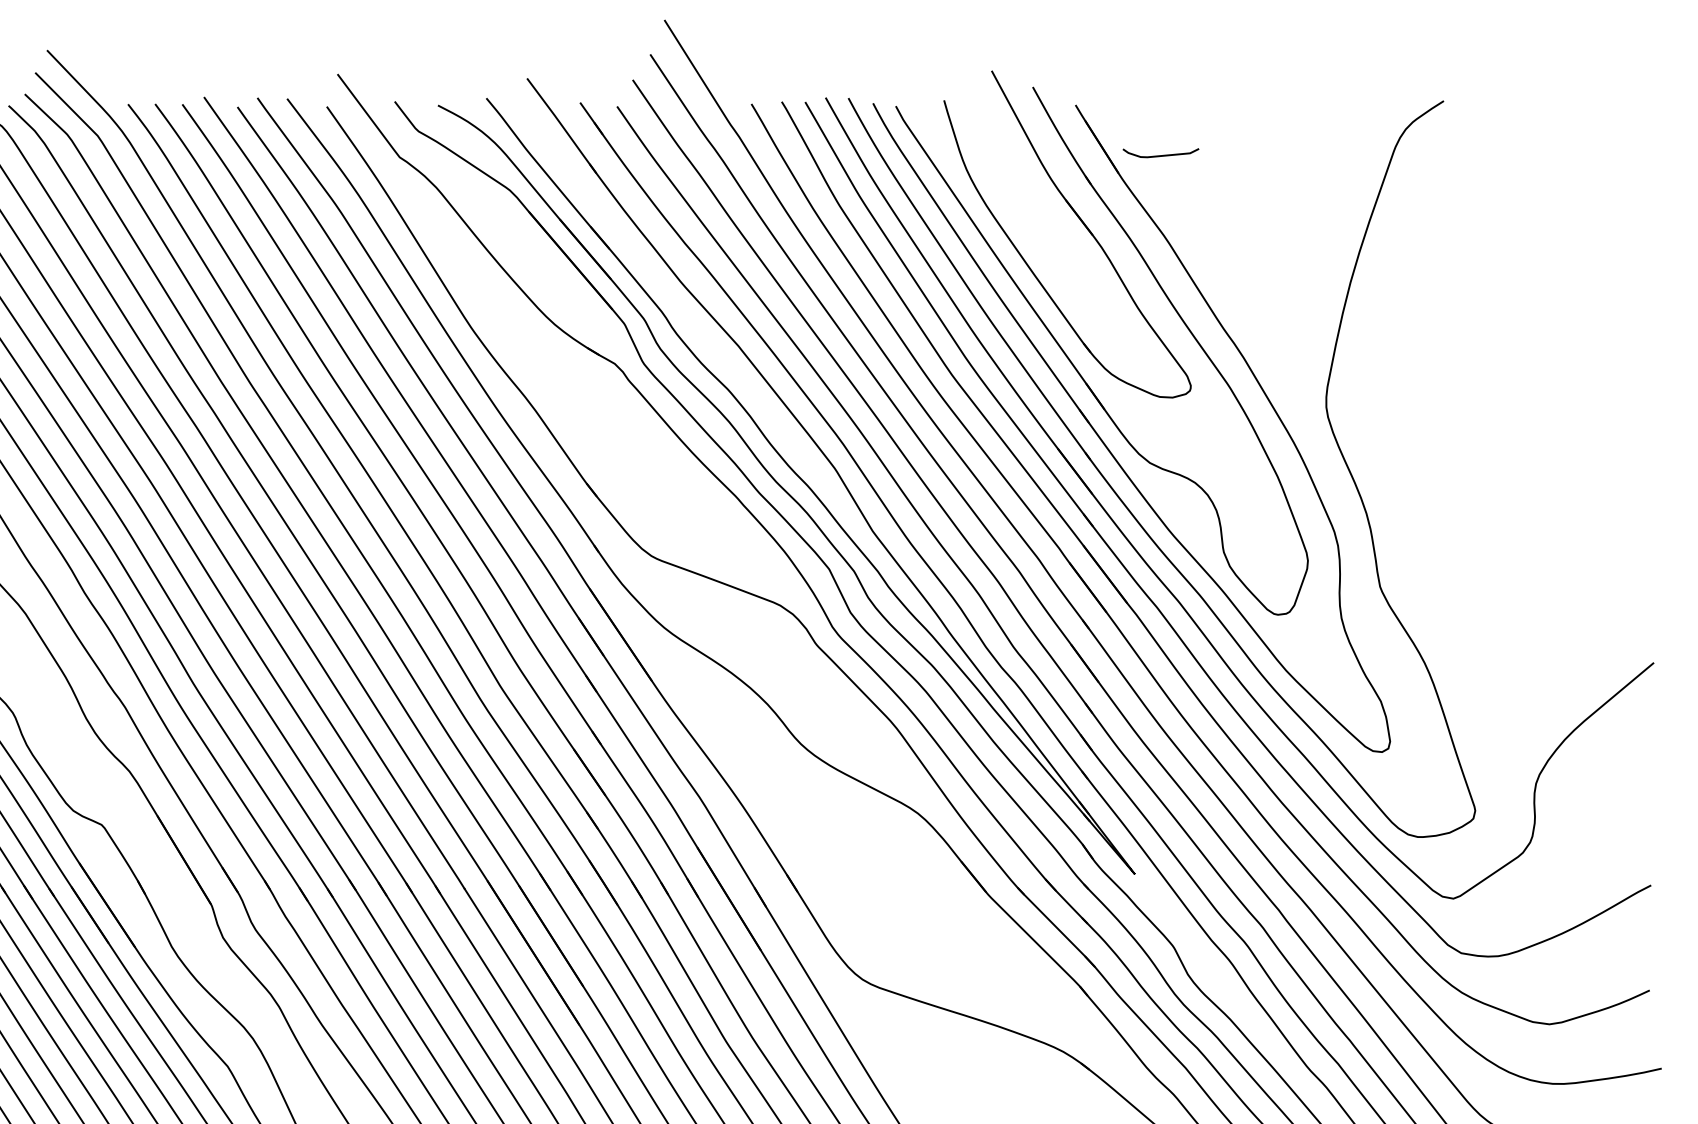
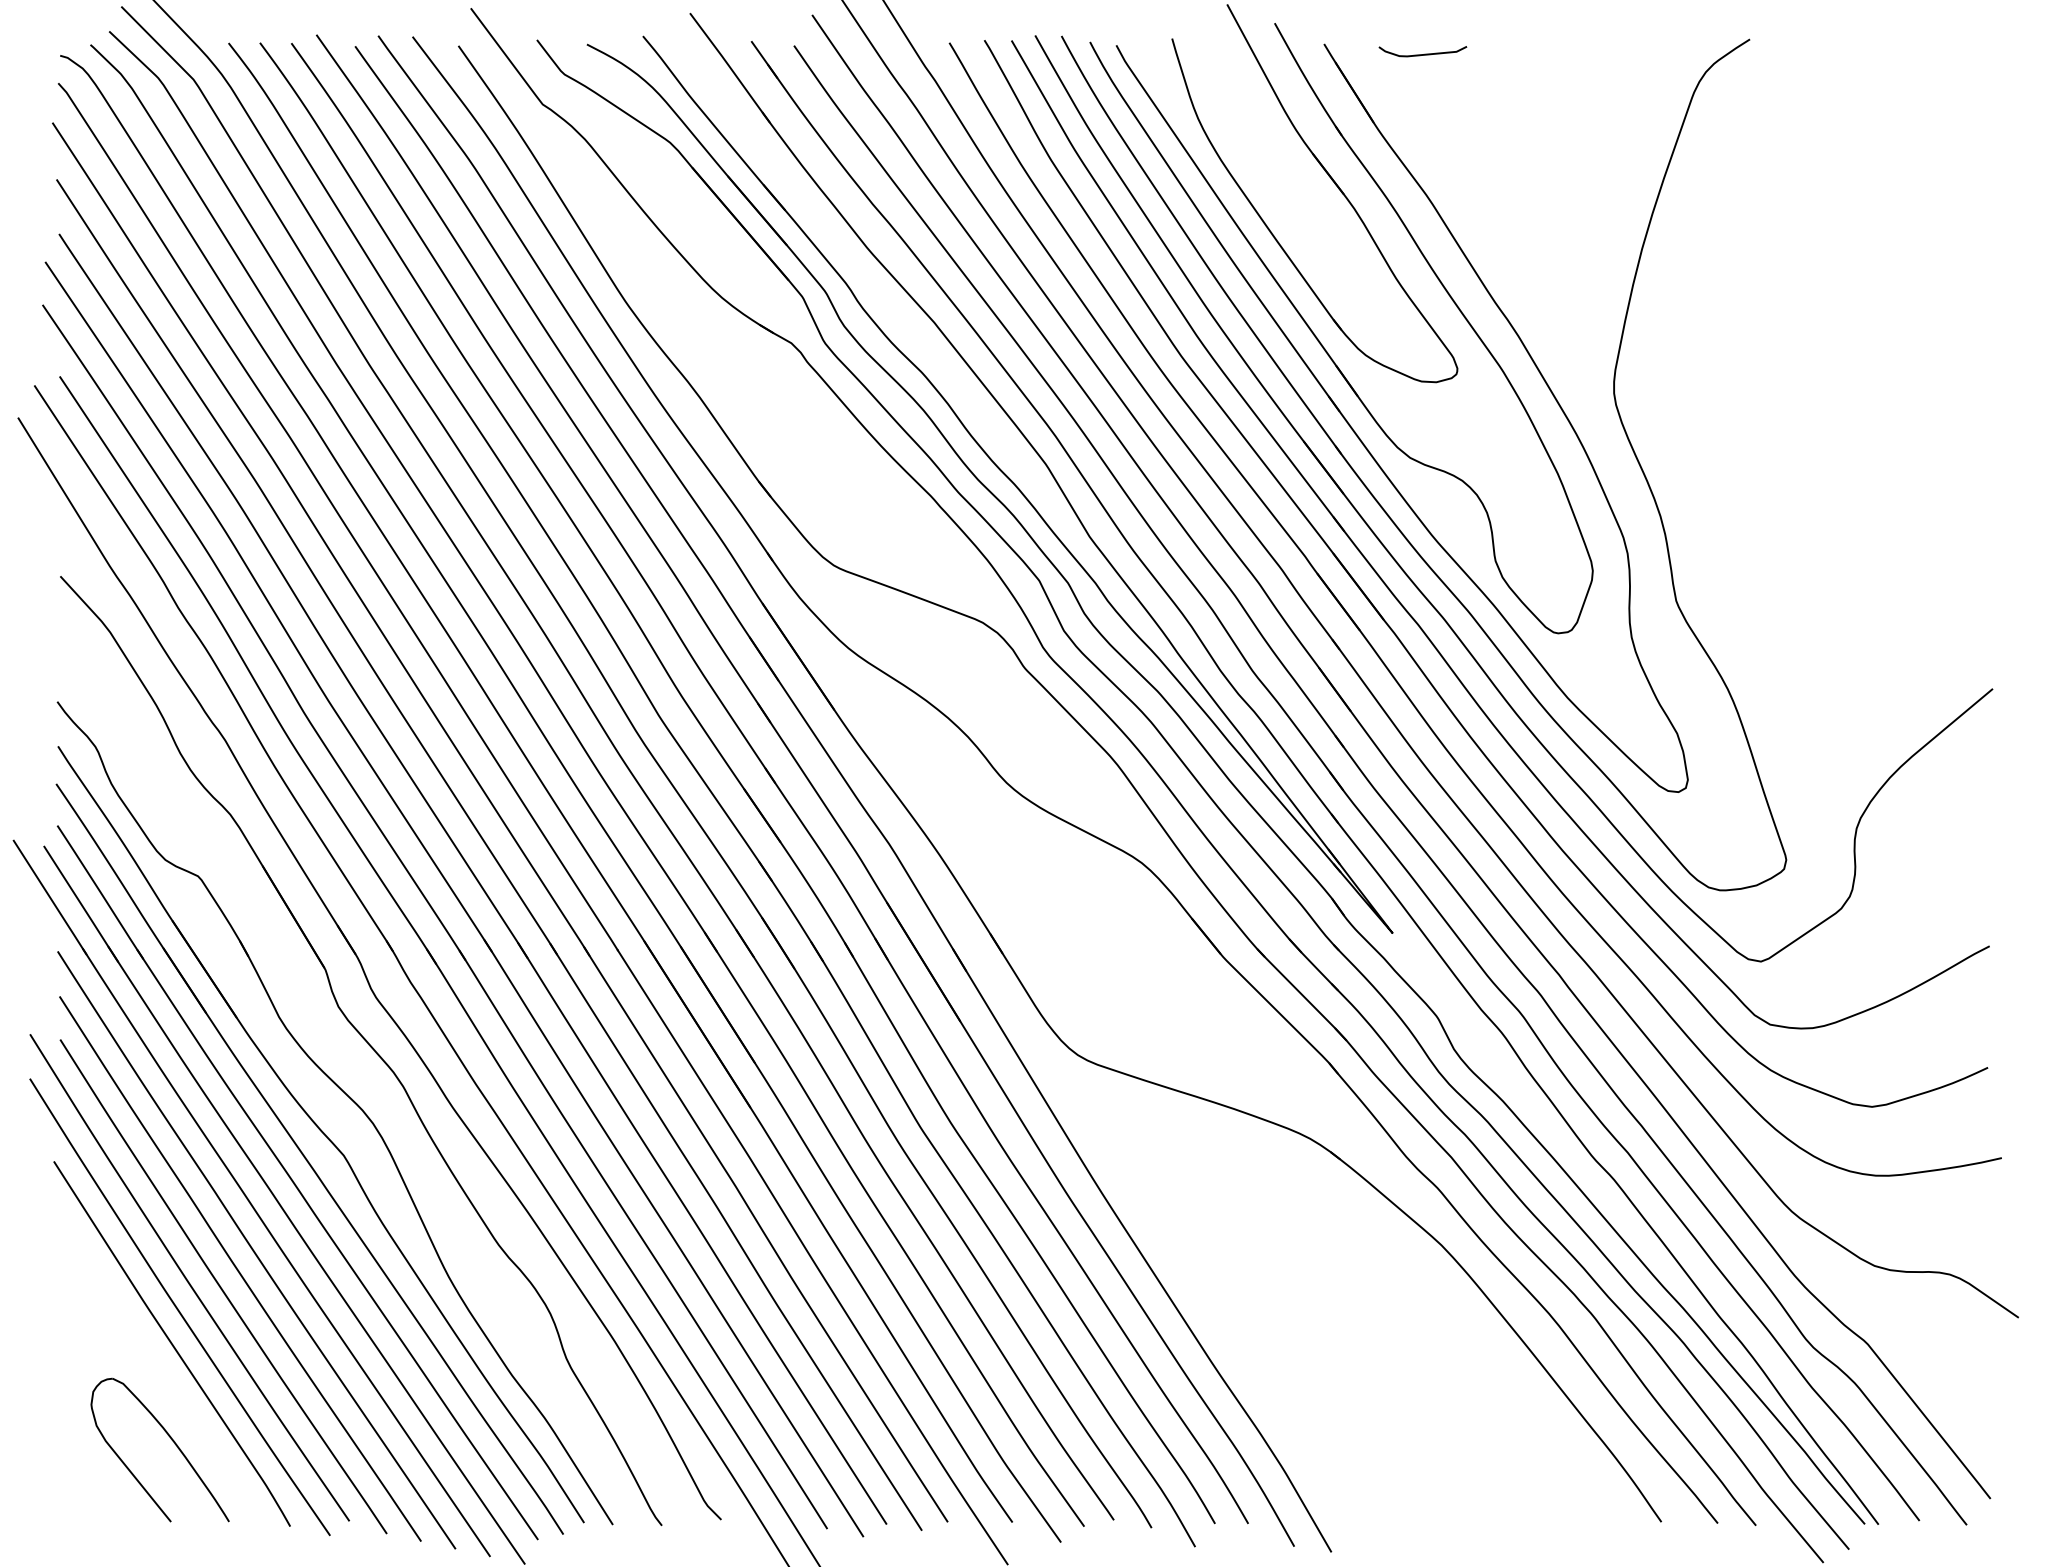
curve: (1162, 154) -> (1424, 53), moved

